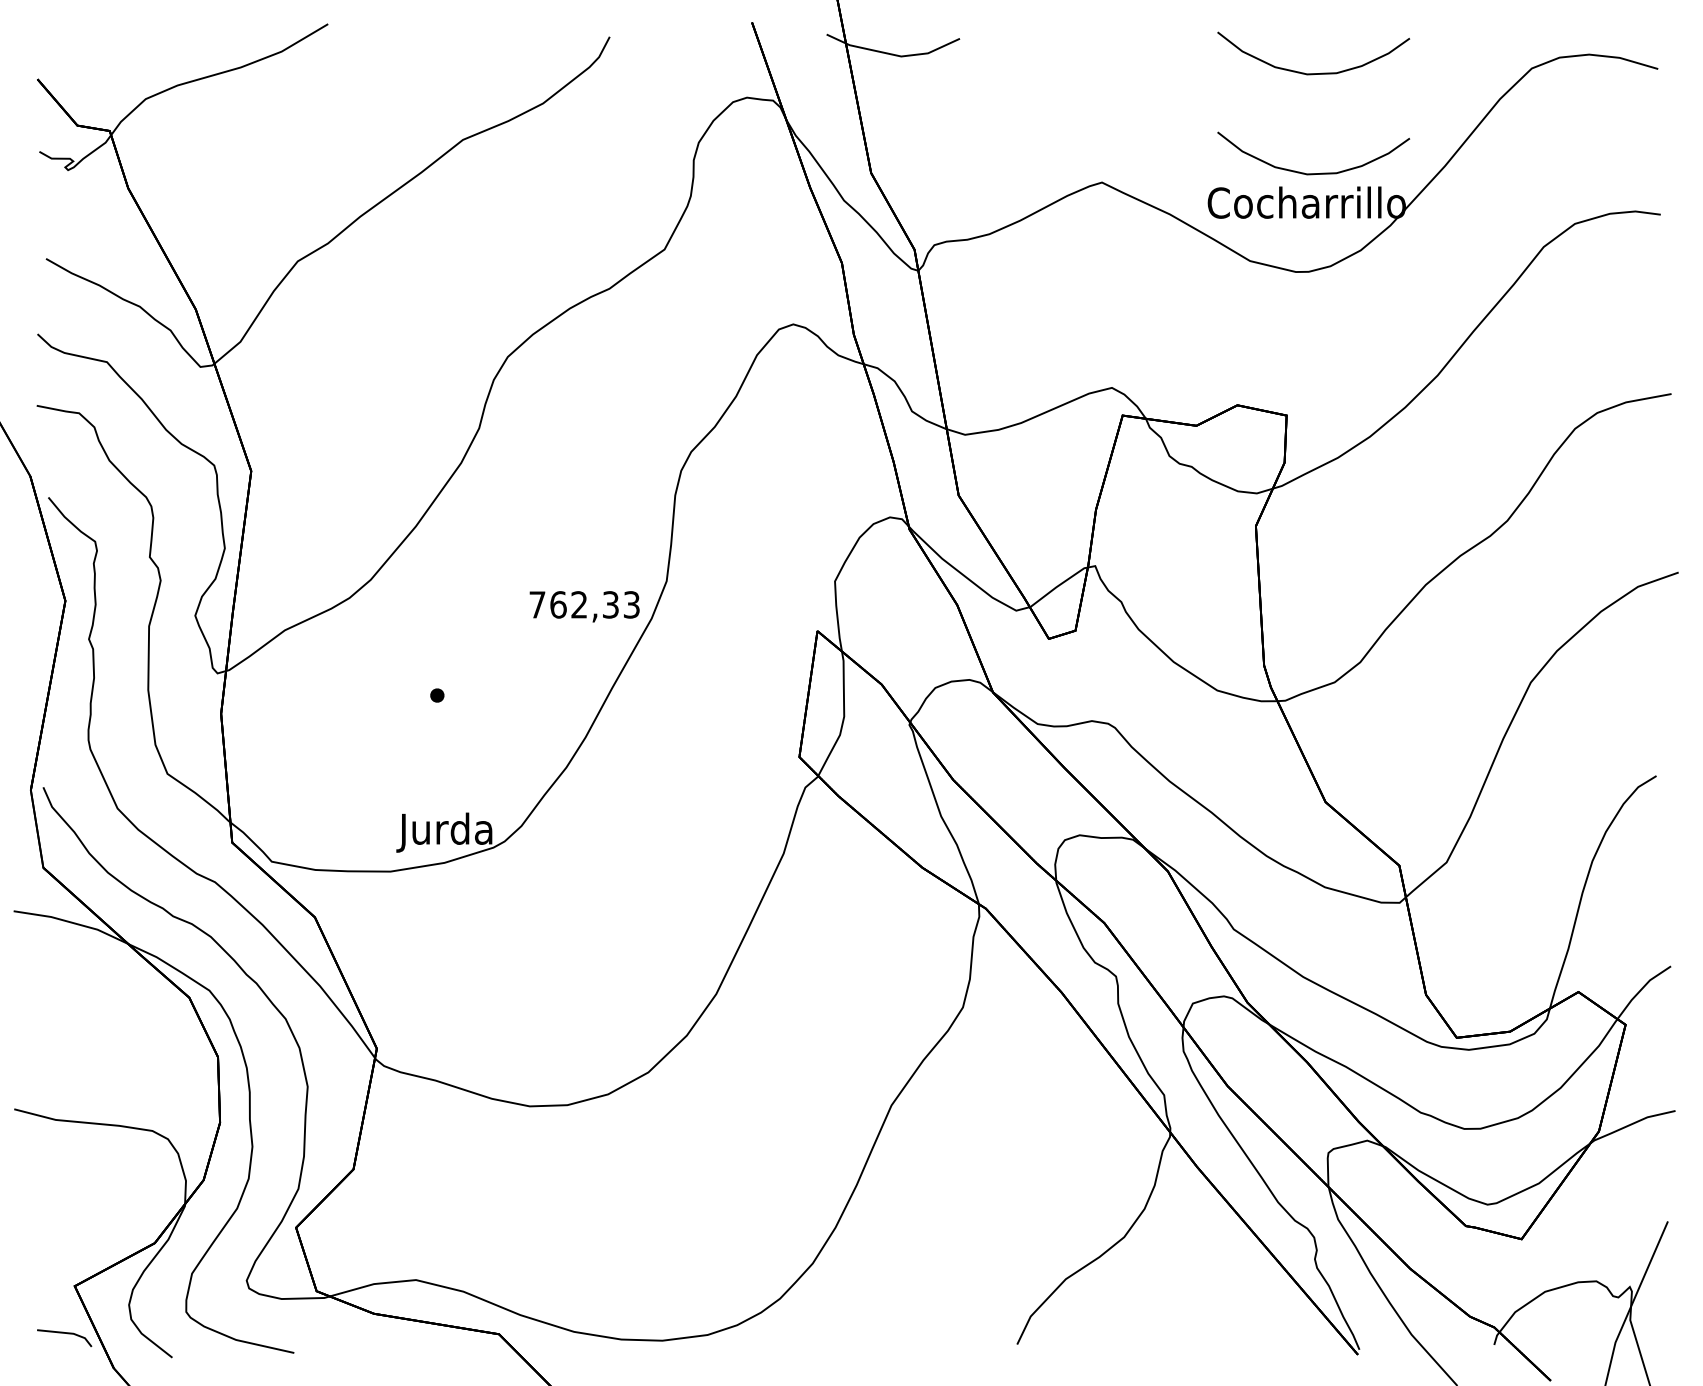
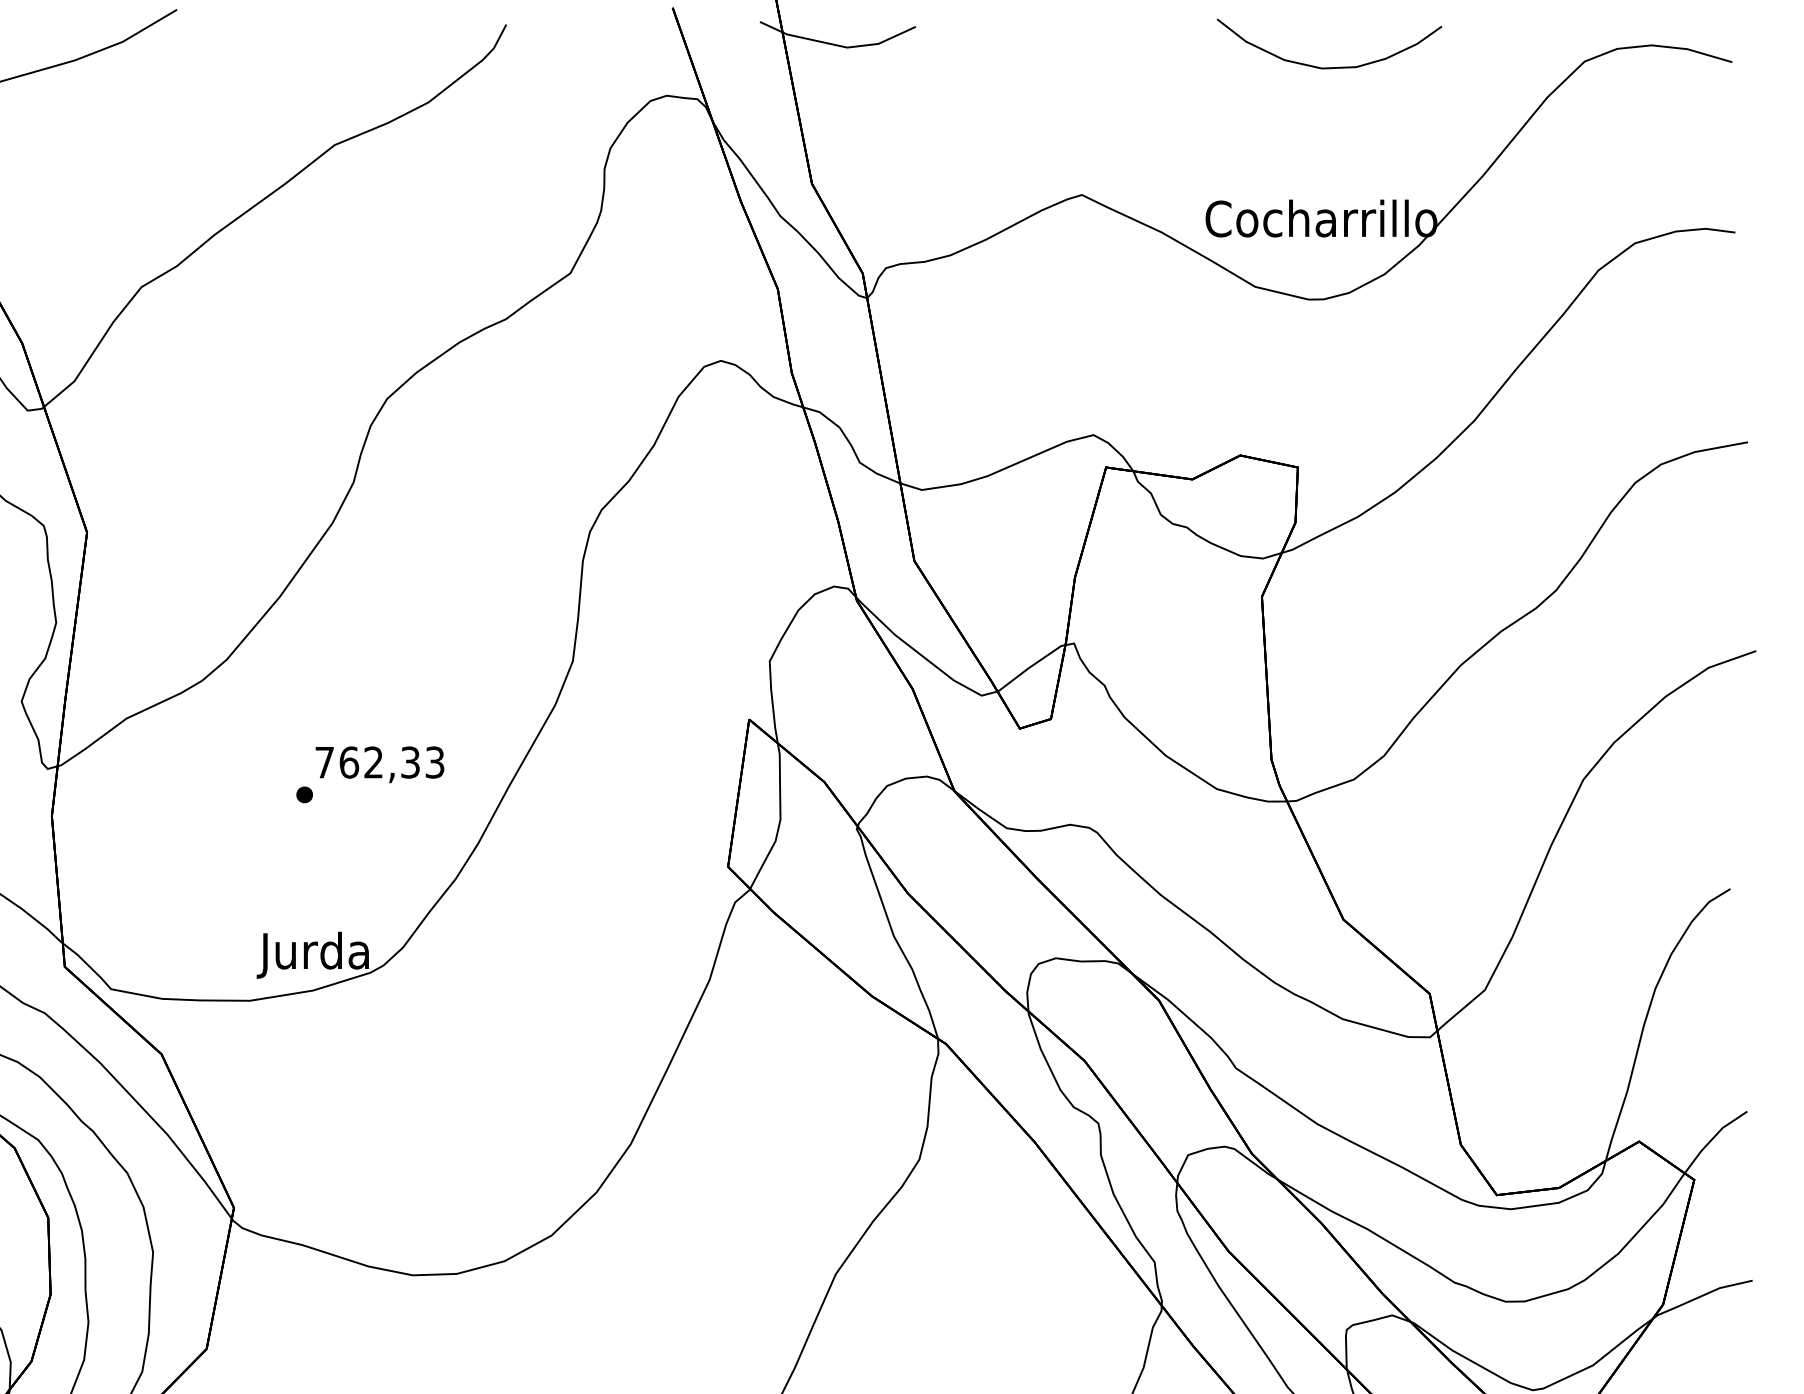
curve: (1313, 173) -> (1329, 184), removed
text: (584, 606) -> (379, 764), moved

